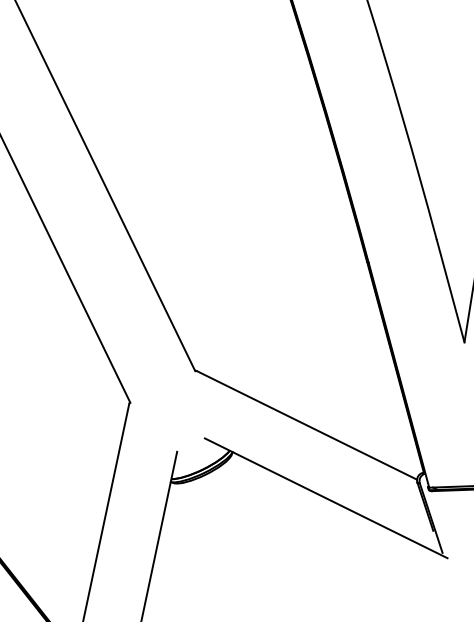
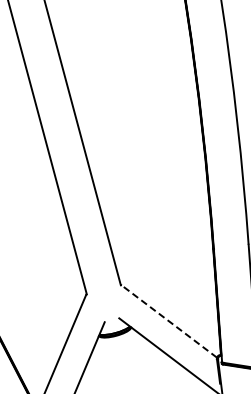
line: (307, 425) -> (169, 321), solid -> dashed

